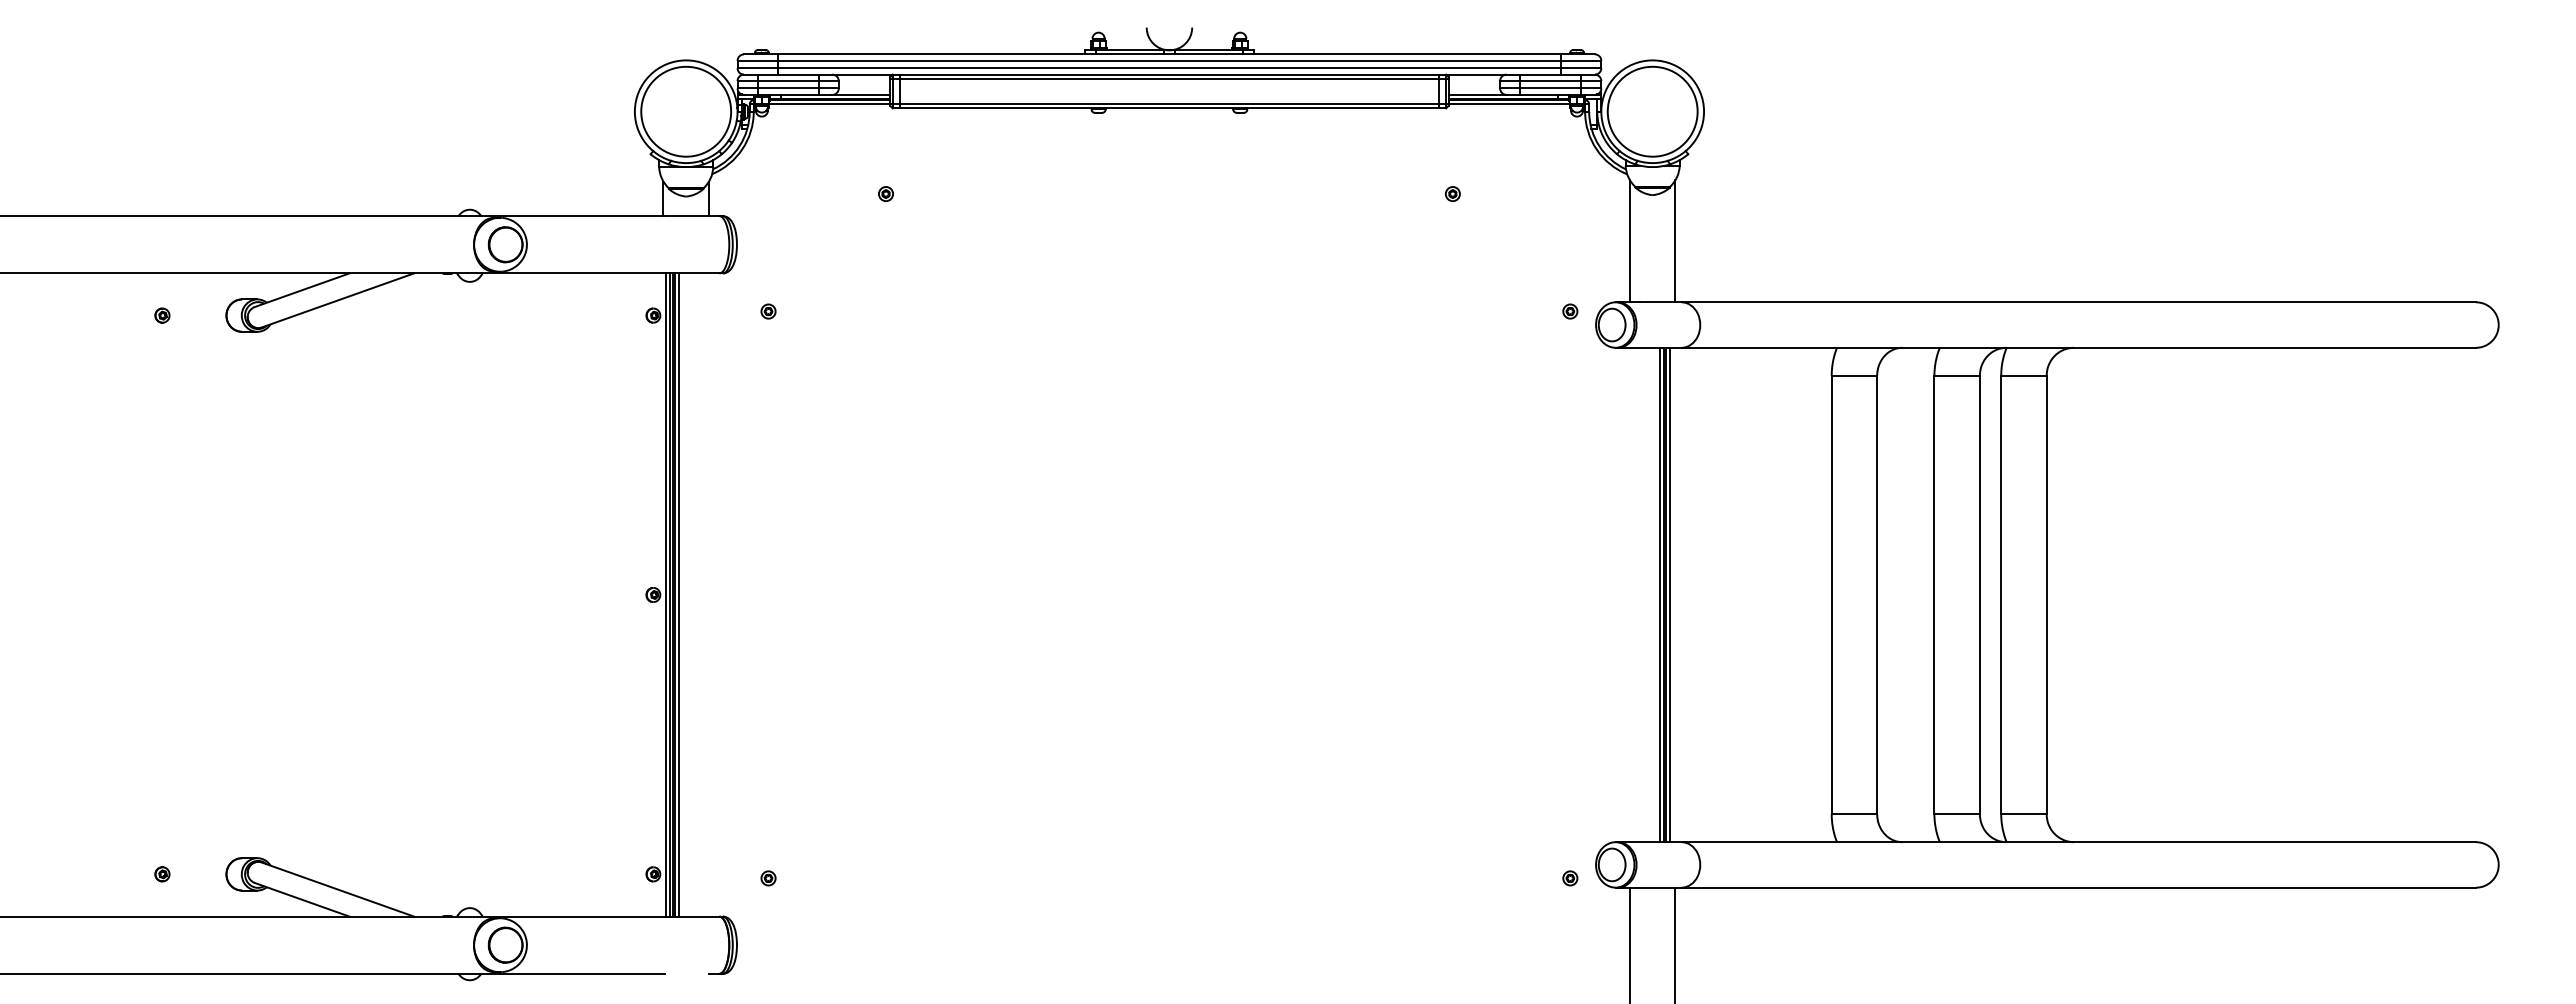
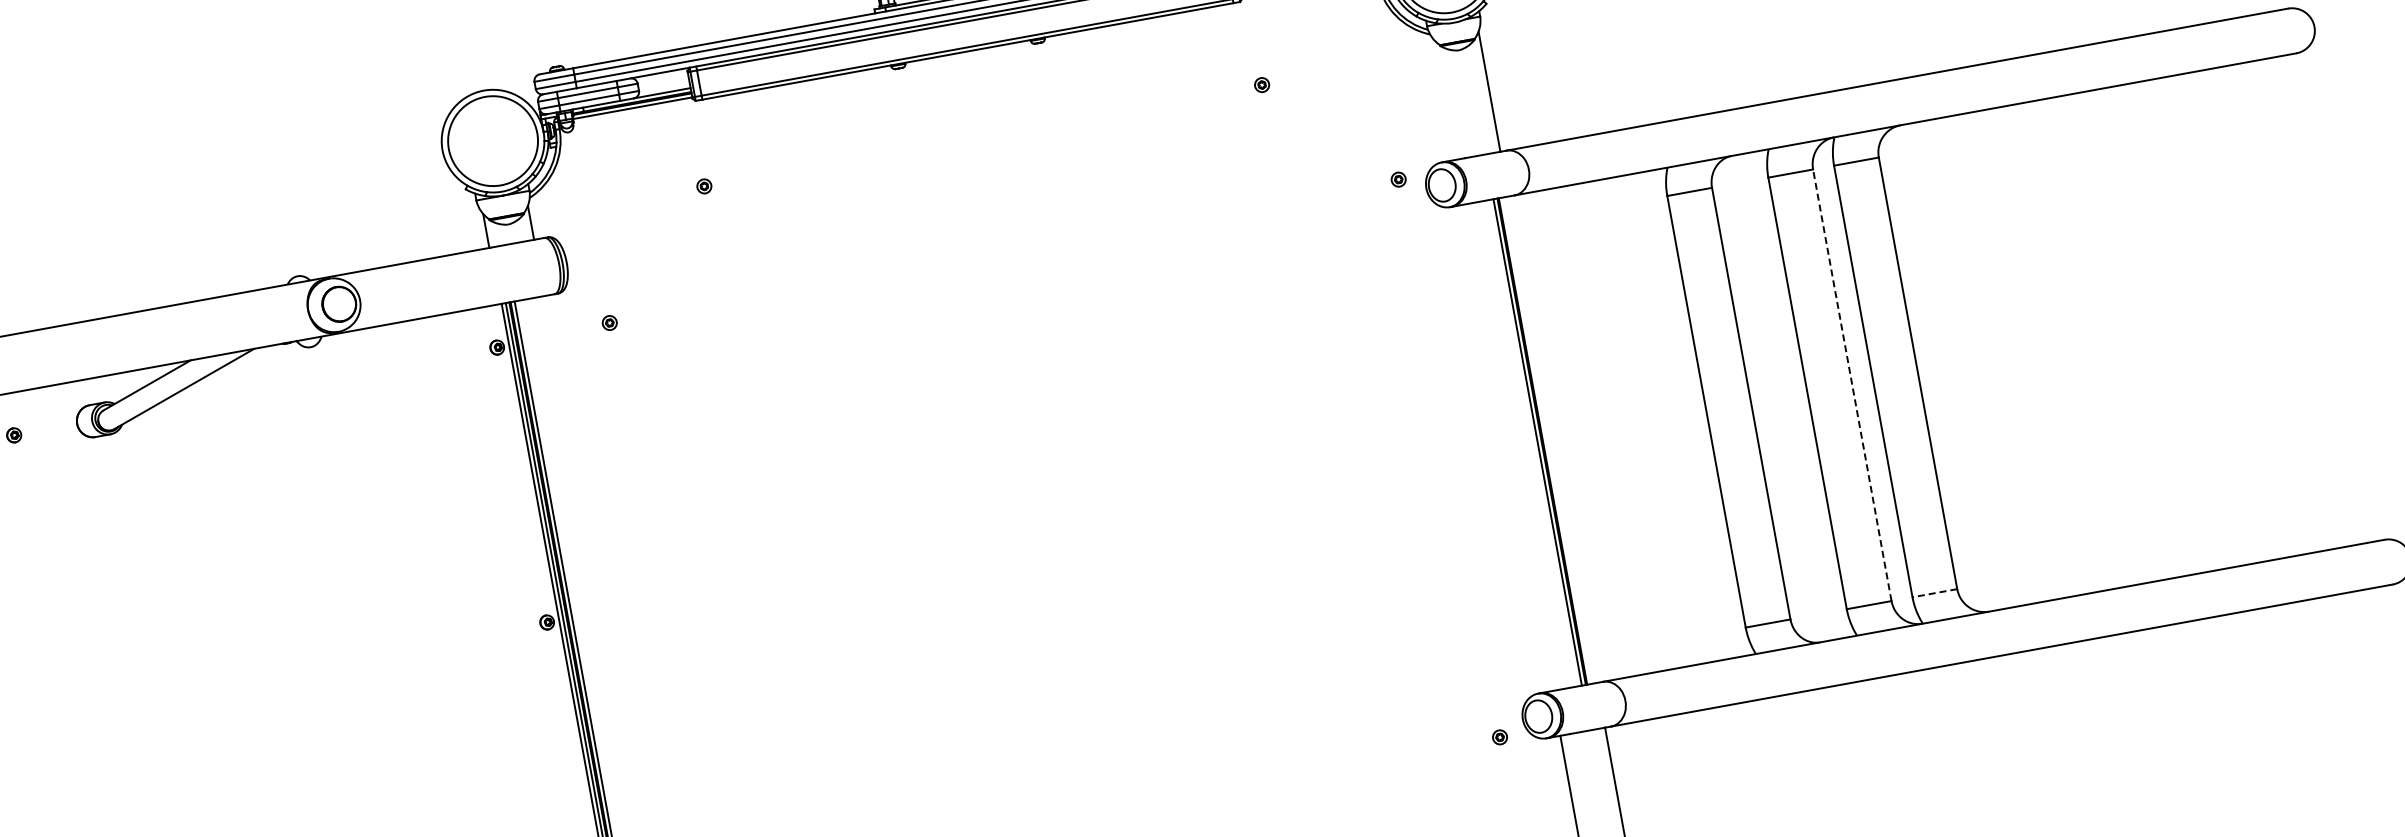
line: (1629, 241) -> (1444, 100), removed
line: (1669, 594) -> (1546, 440), removed
line: (1979, 594) -> (1851, 384), solid -> dashed
line: (2023, 814) -> (1934, 593), solid -> dashed

